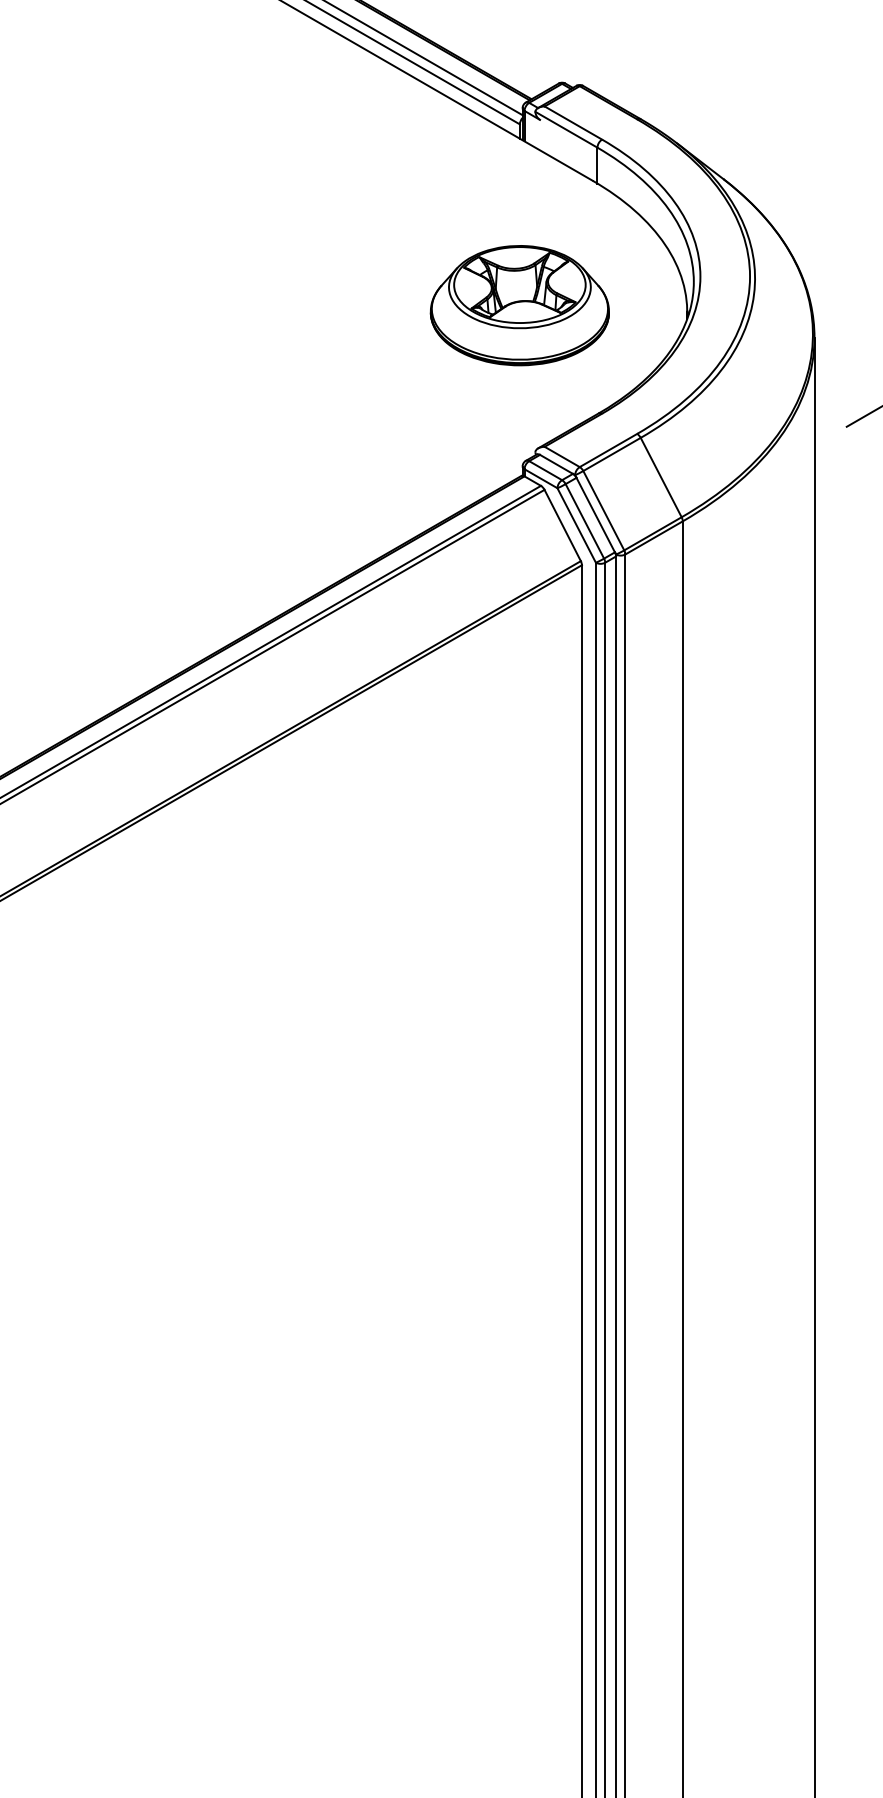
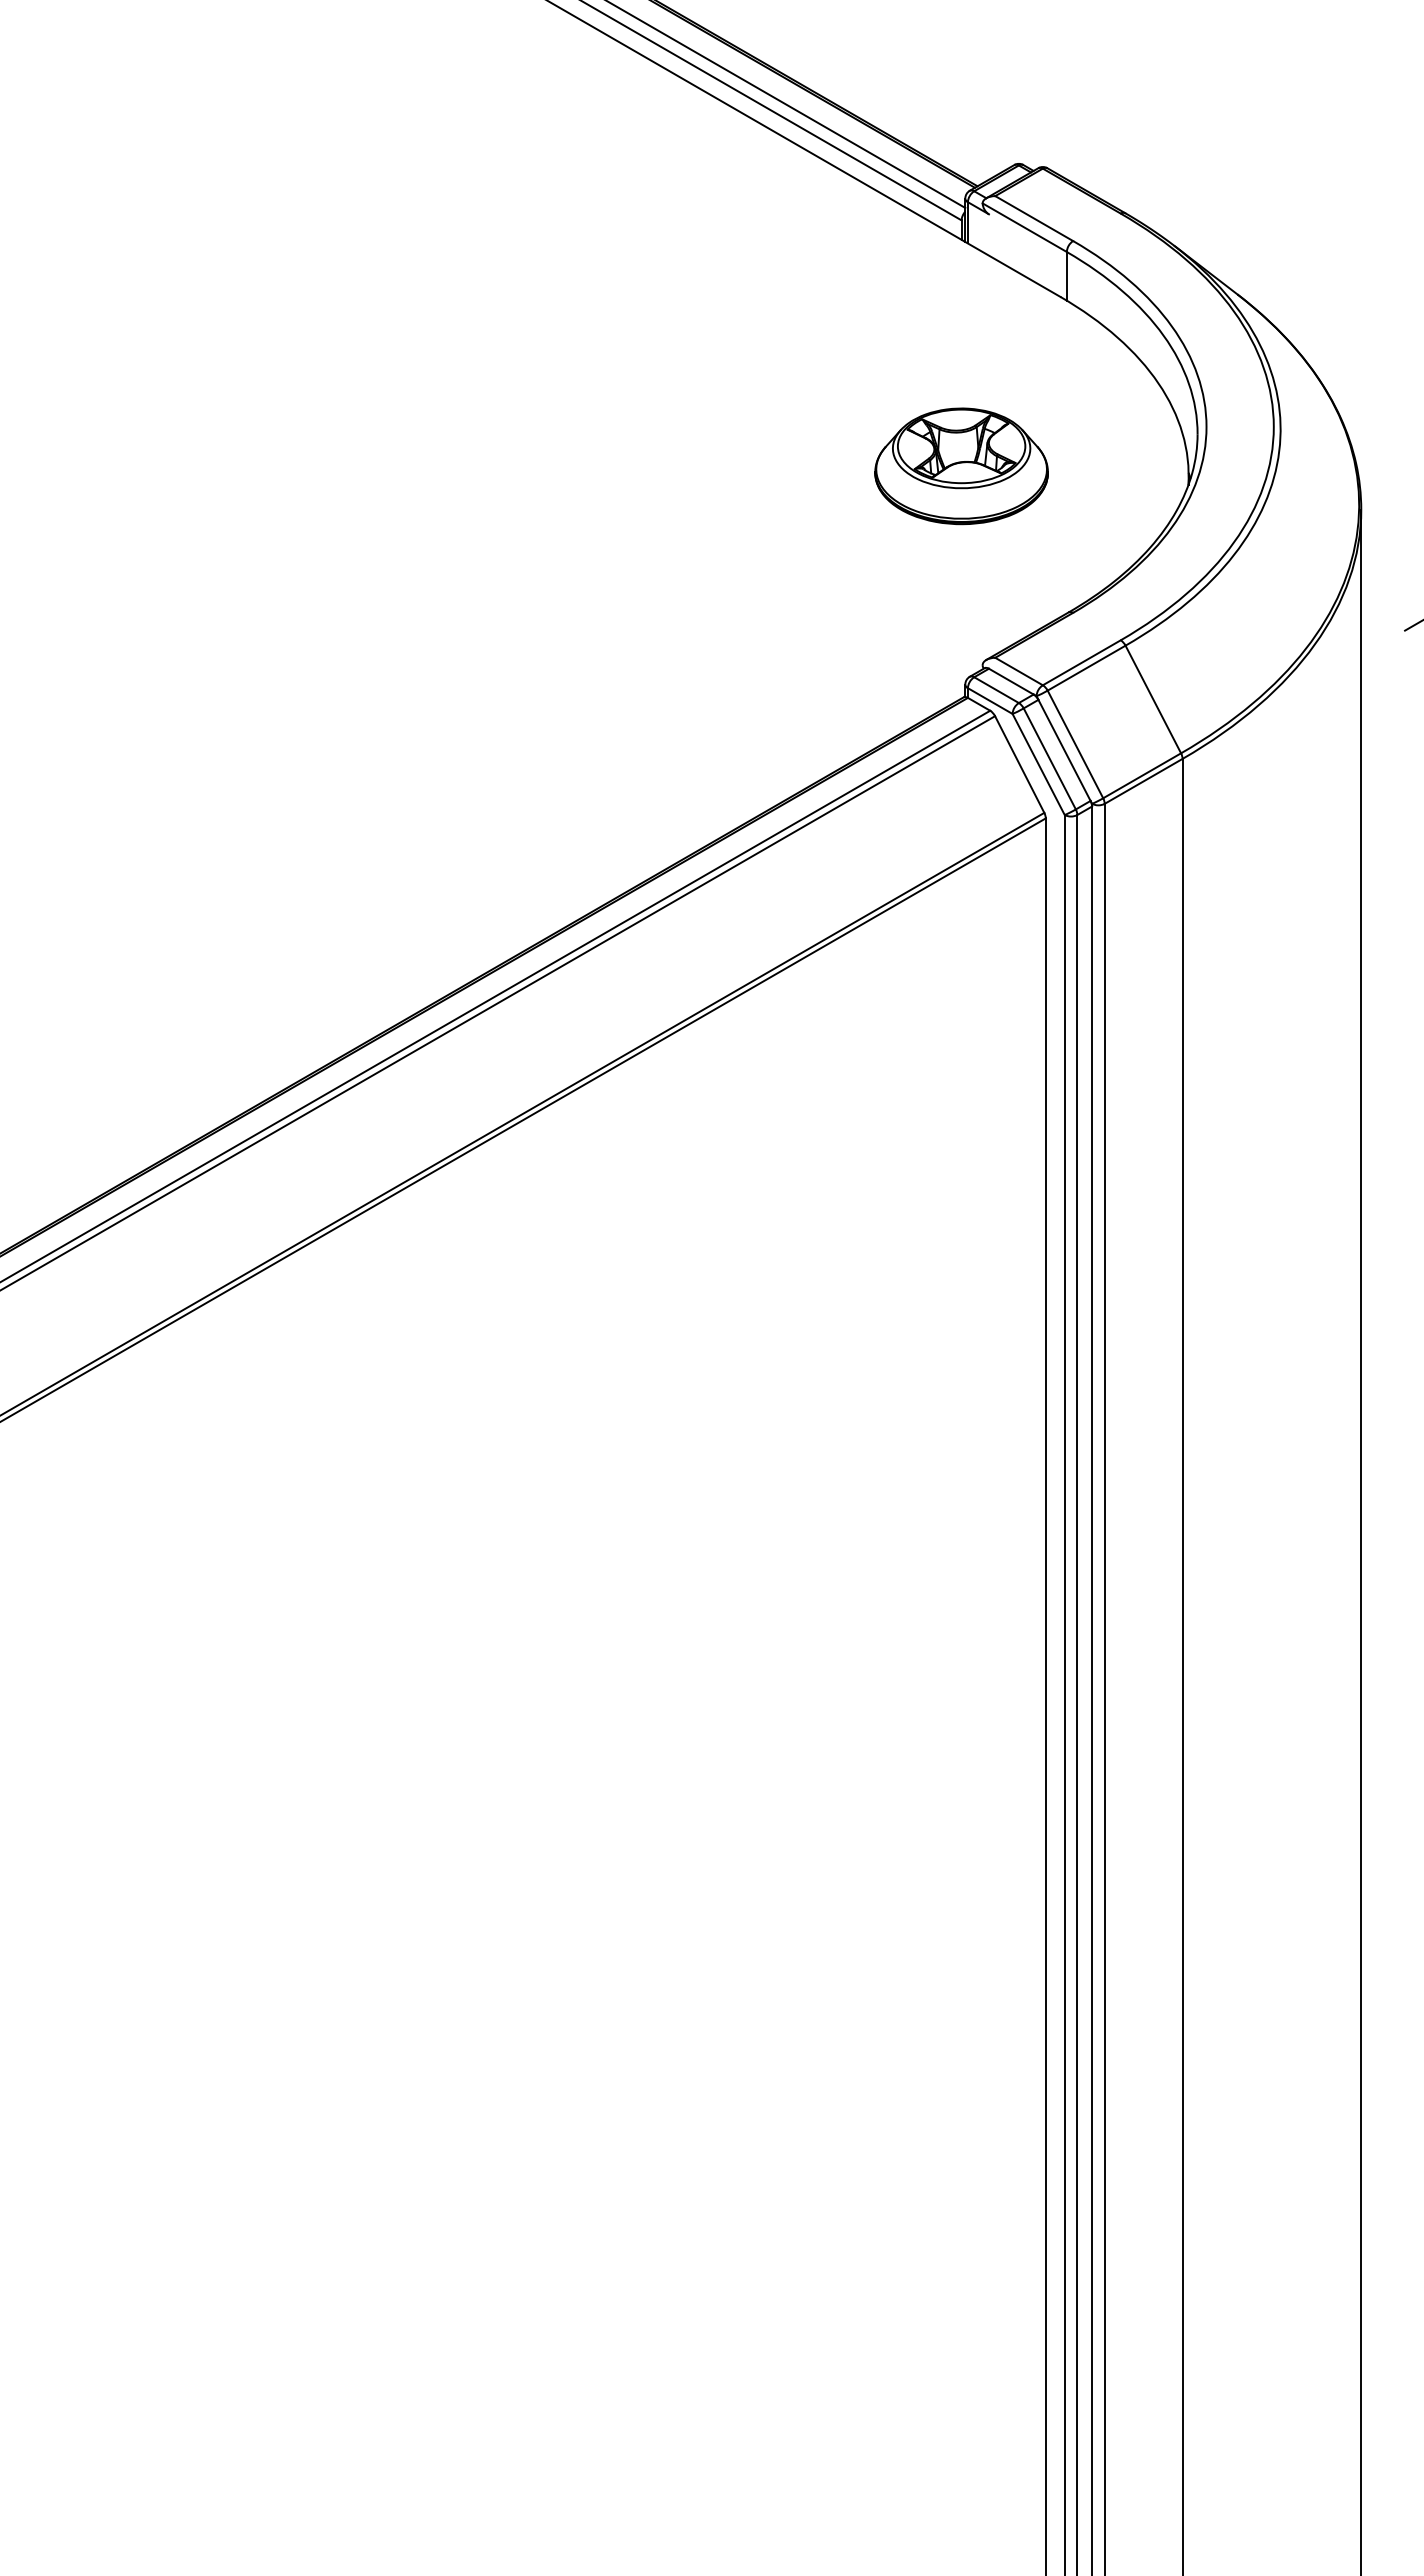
part: (519, 305) -> (961, 466), size x0.71

